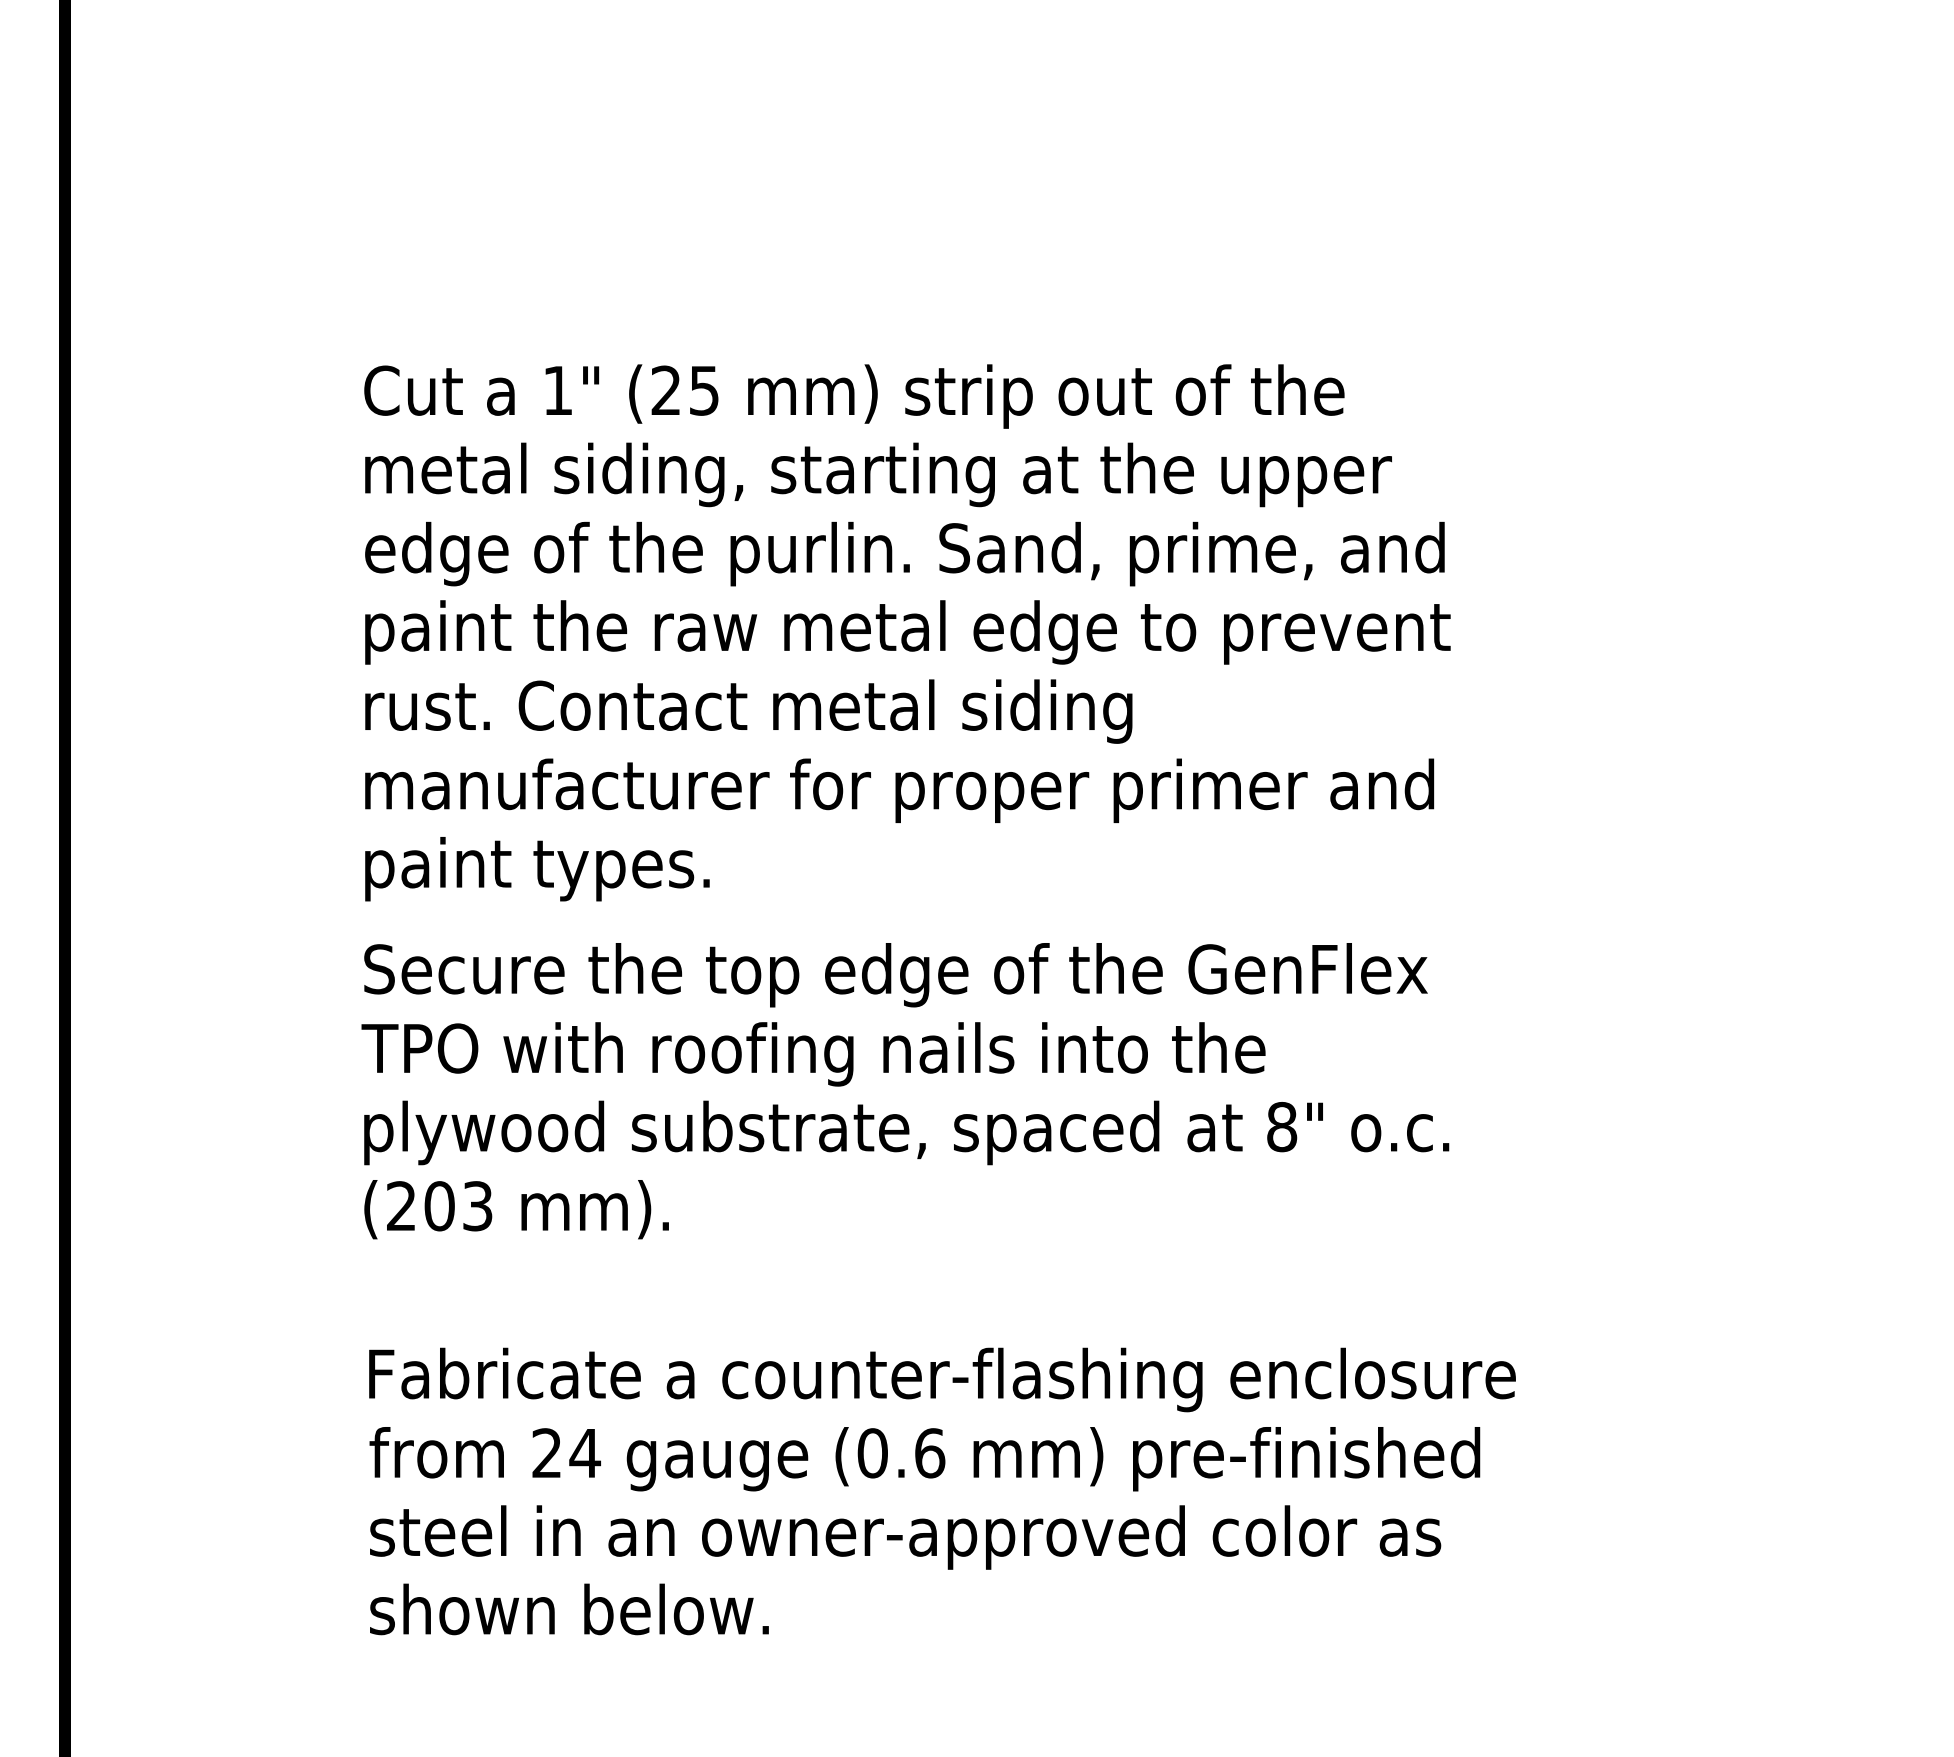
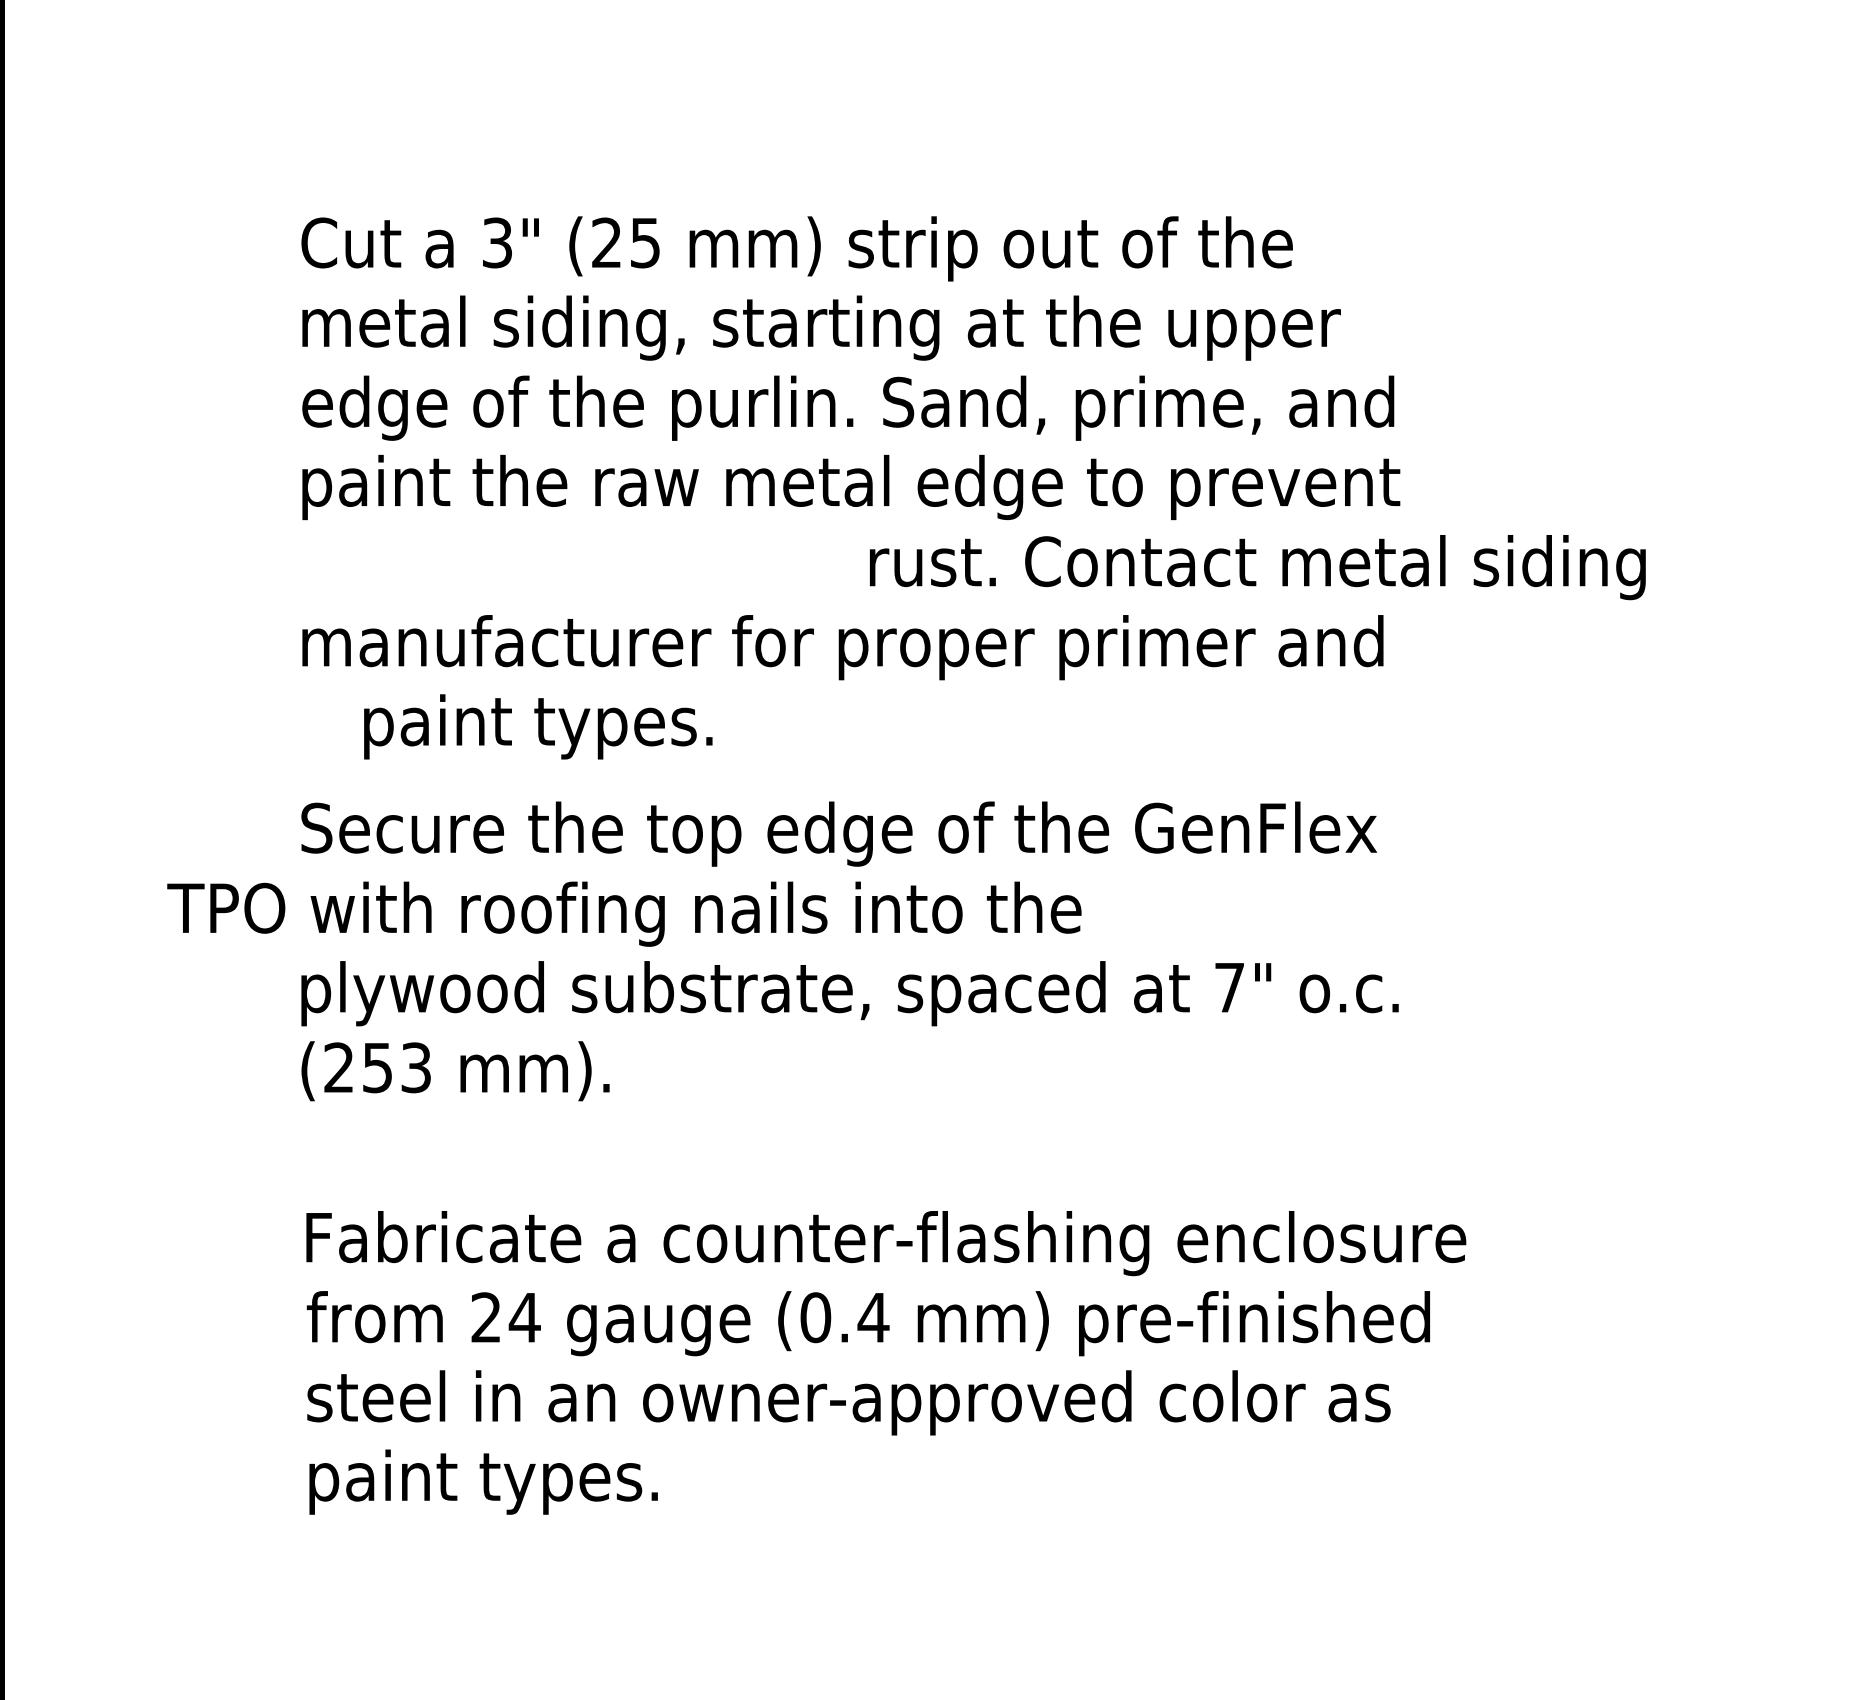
text: (557, 390) -> (496, 242), 1" -> 3"
text: (748, 711) -> (1257, 567), moved
text: (537, 869) -> (538, 727), moved
text: (813, 1054) -> (624, 914), moved
text: (1282, 1127) -> (1230, 988), 8" -> 7"
text: (439, 1206) -> (377, 1068), (203 -> (253
text: (929, 1453) -> (873, 1317), (0.6 -> (0.4
text: (569, 1615) -> (509, 1481), shown below. -> paint types.

